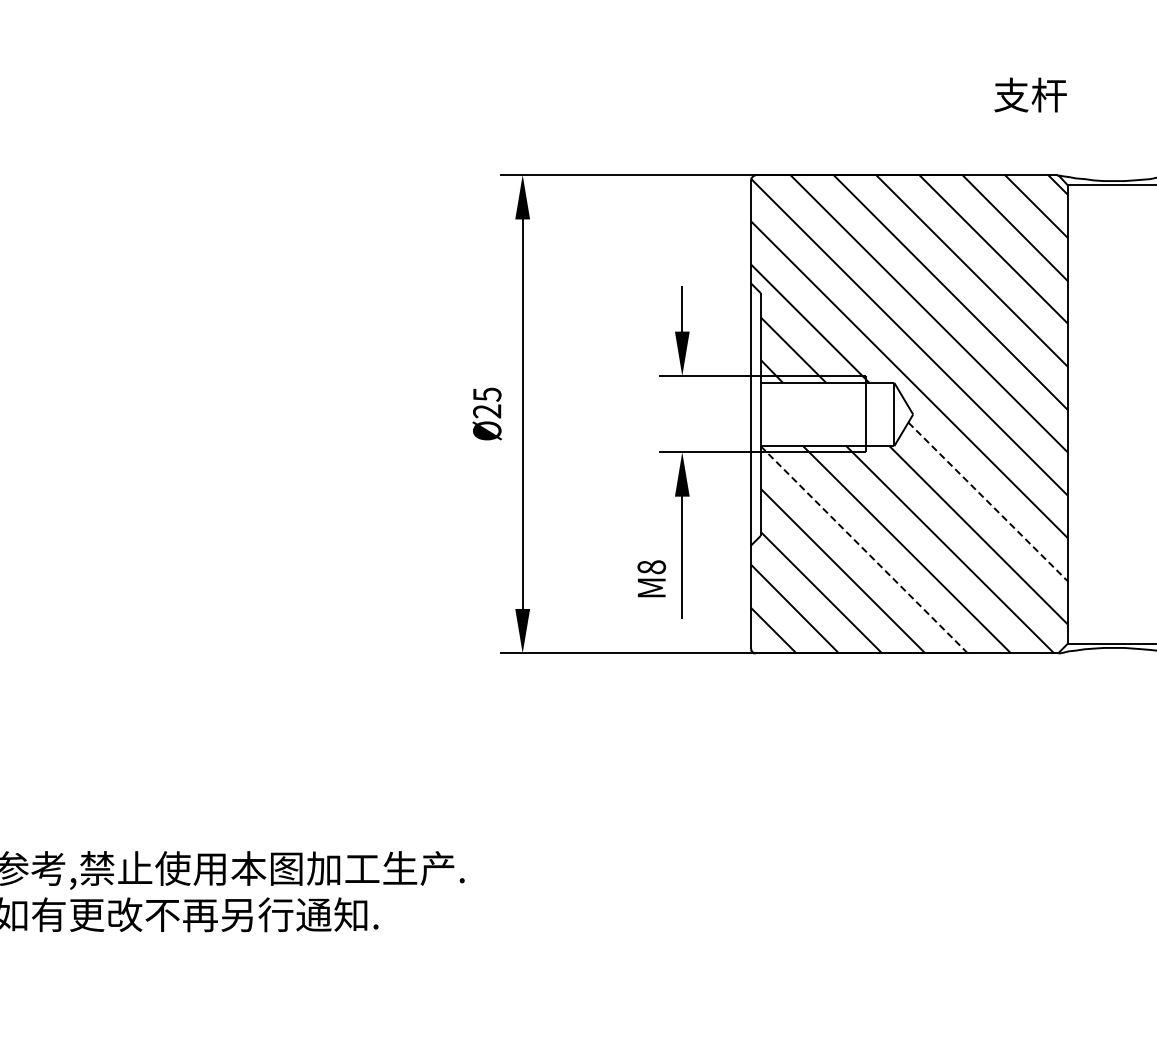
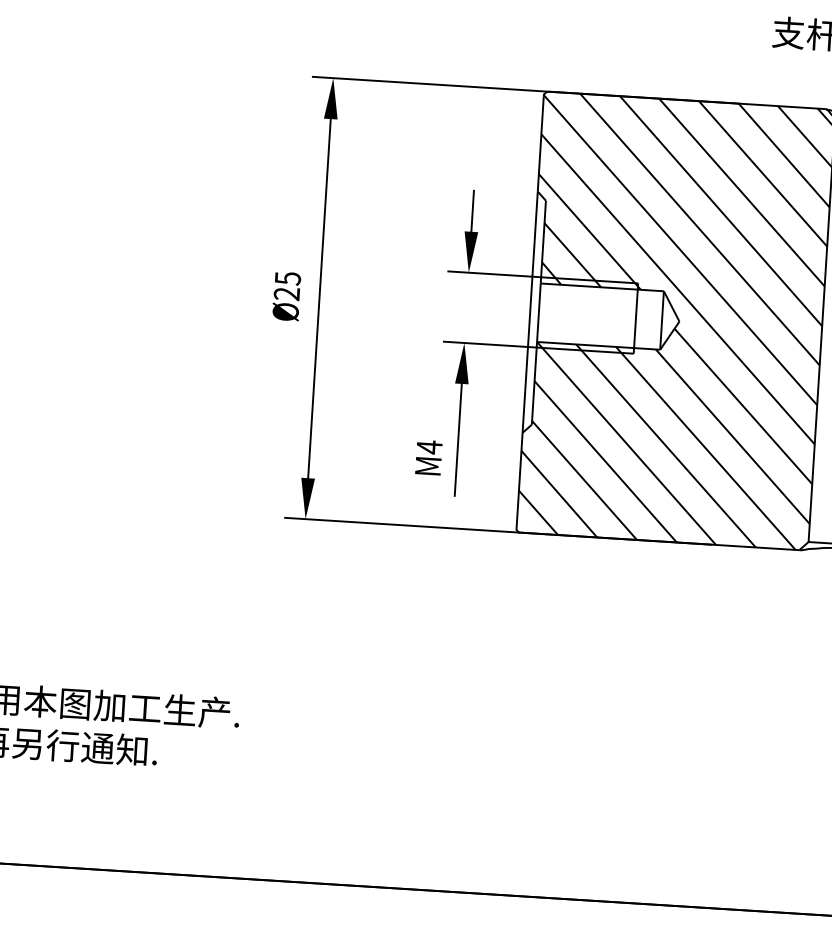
line: (988, 502) -> (743, 407), dashed -> solid
line: (864, 550) -> (626, 444), dashed -> solid
text: (651, 566) -> (429, 446), M8 -> M4

